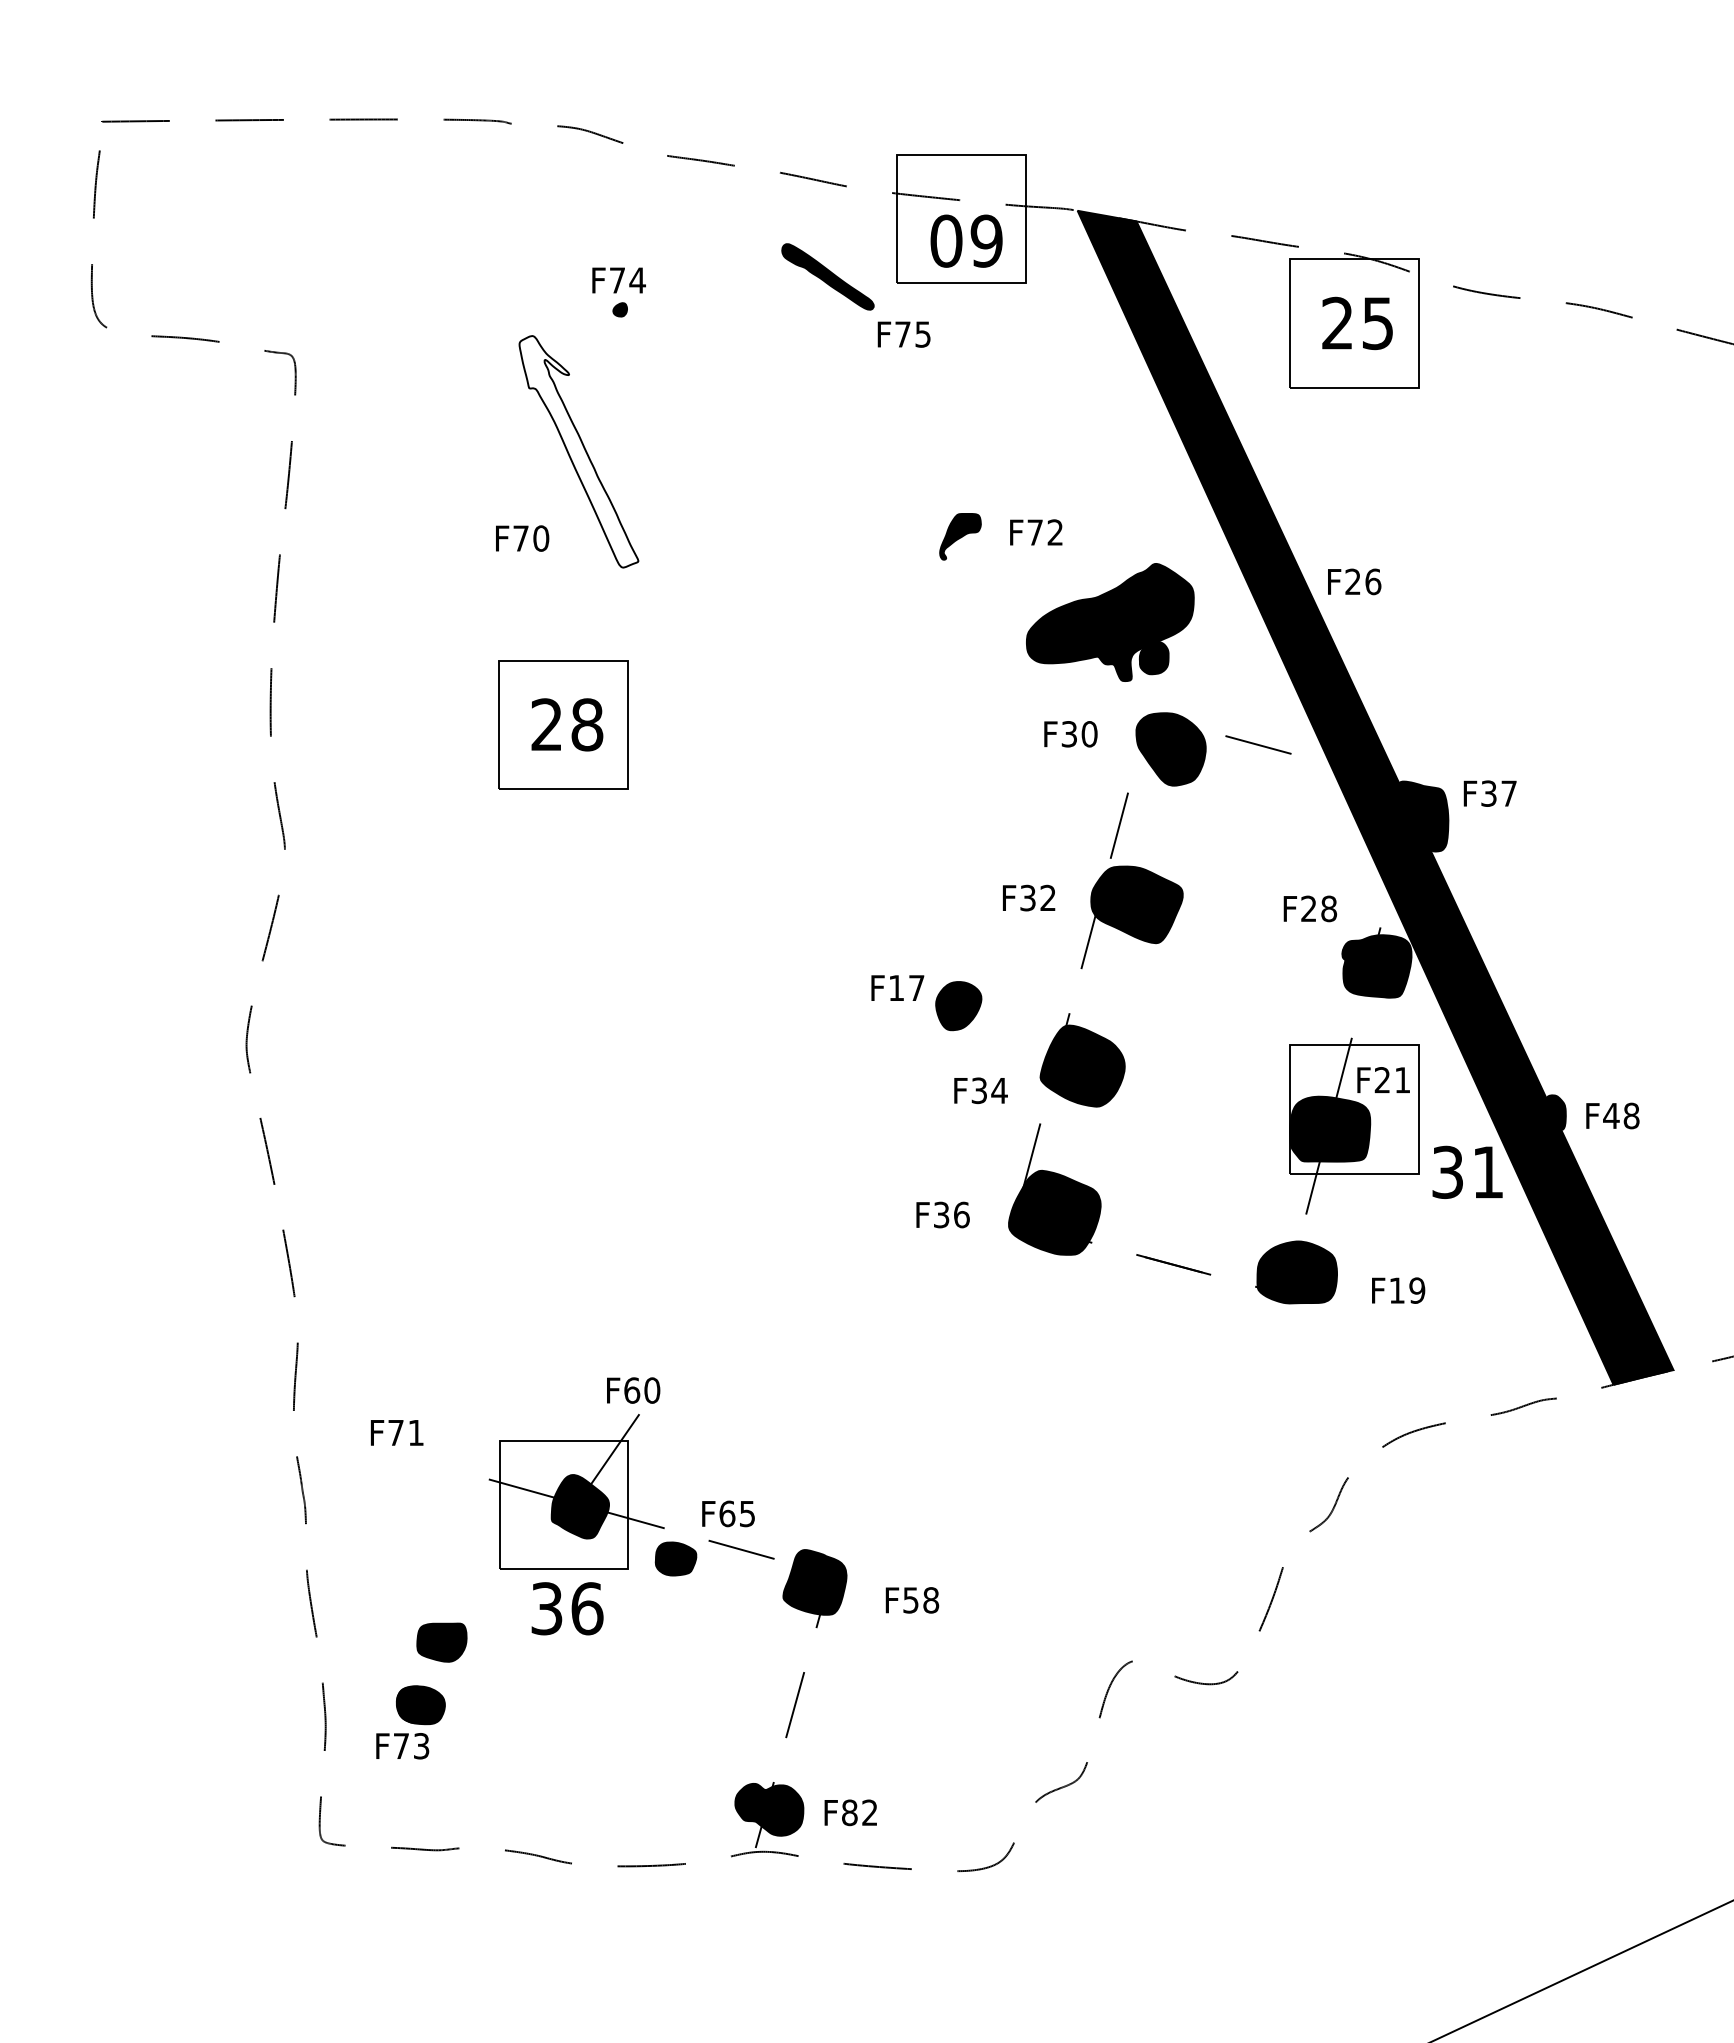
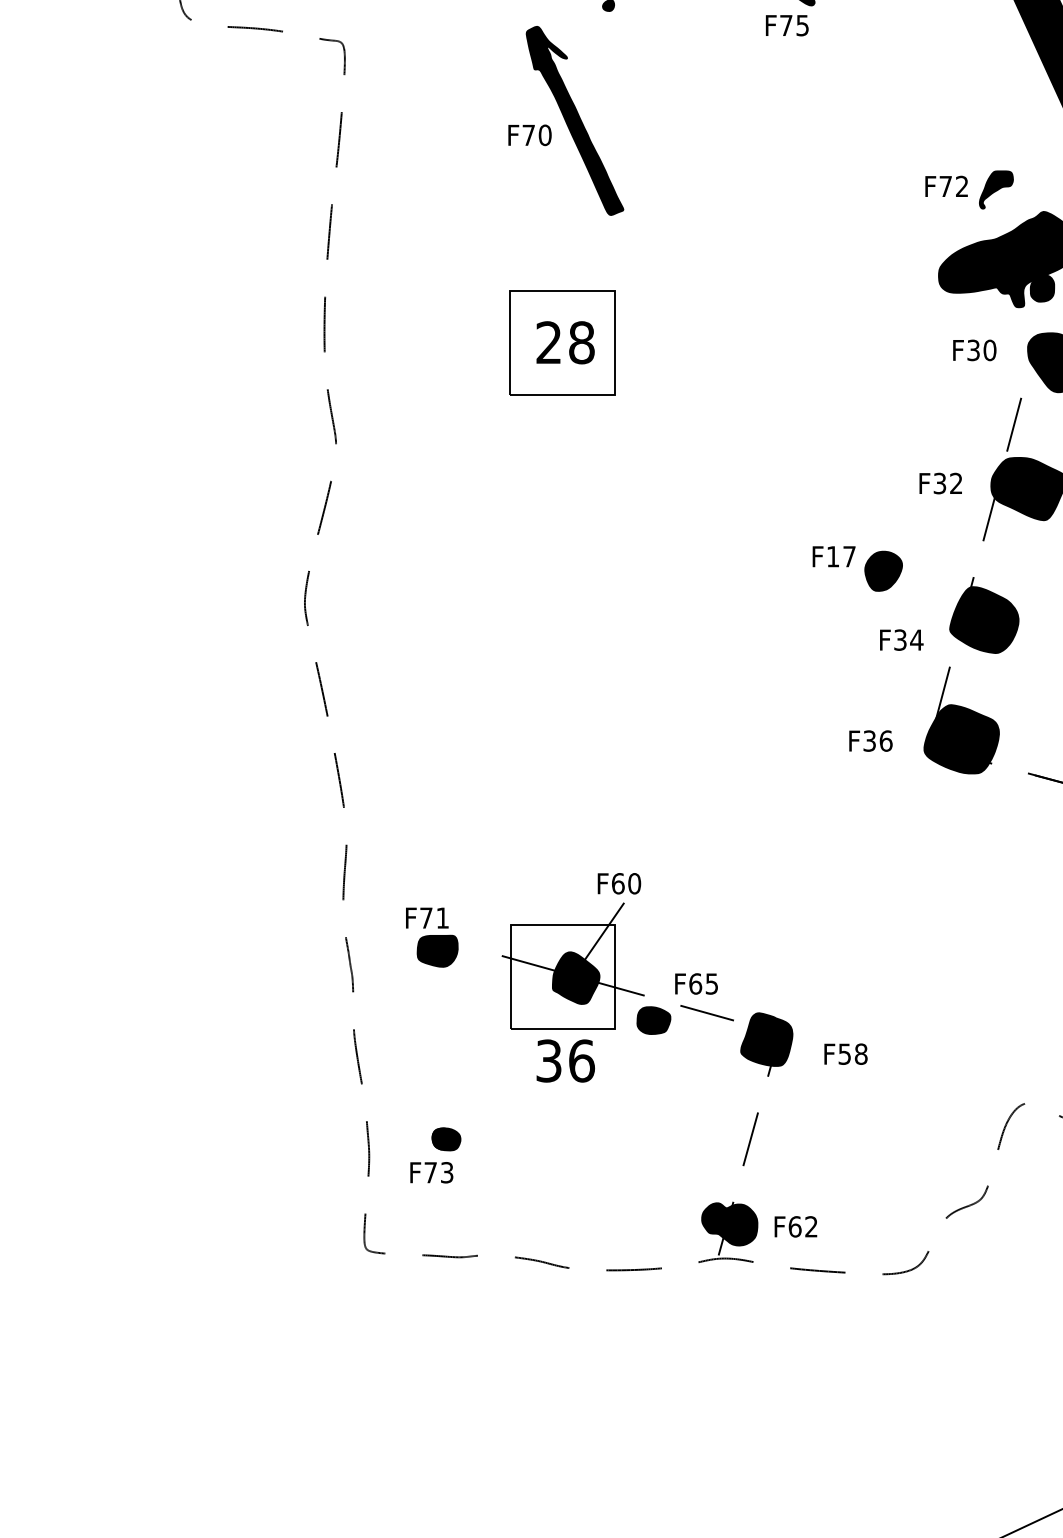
text: (903, 334) -> (786, 25), moved
fill: (578, 451) -> (574, 120), added
part: (960, 536) -> (996, 189), moved
text: (522, 538) -> (529, 135), moved
part: (441, 1642) -> (437, 951), moved
part: (420, 1704) -> (446, 1138), size x0.71
text: (849, 1812) -> (794, 1226), F82 -> F62

